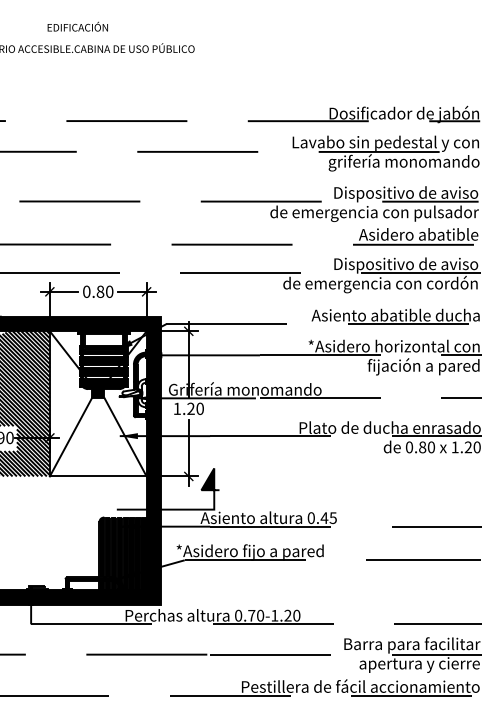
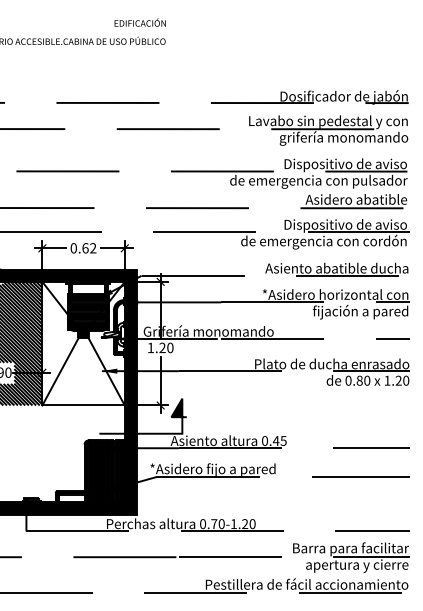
text: (77, 26) -> (139, 22), moved
text: (104, 291) -> (88, 248), 0.80 -> 0.62

